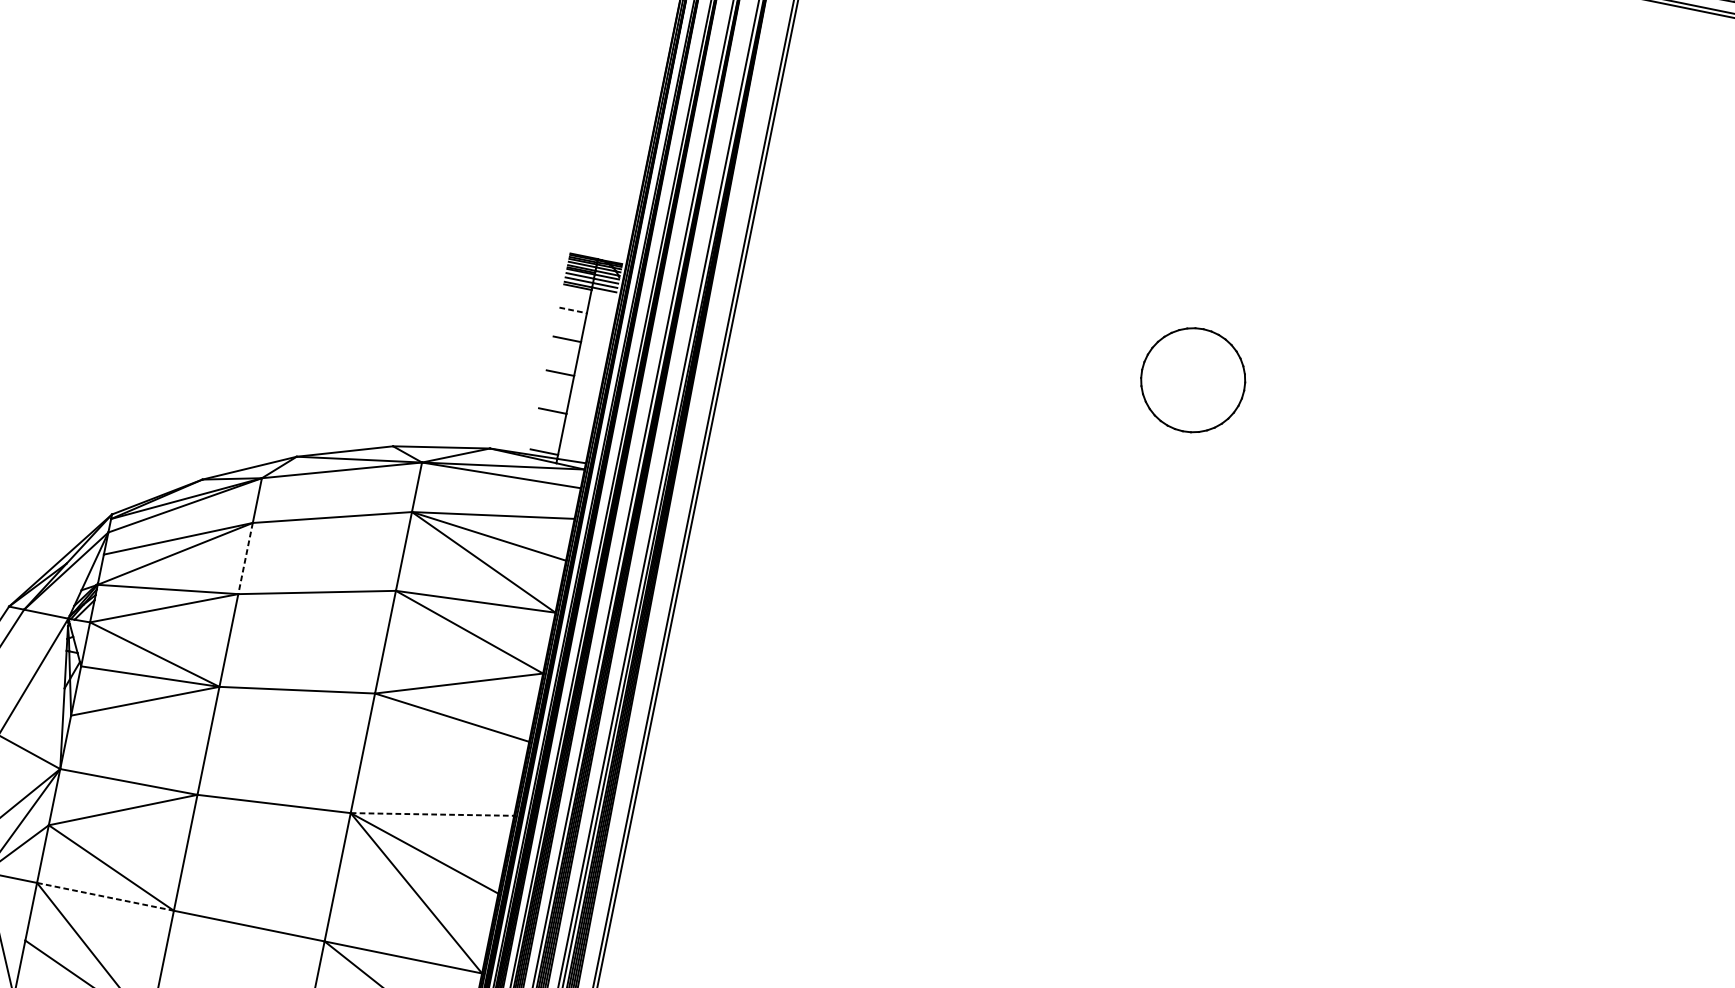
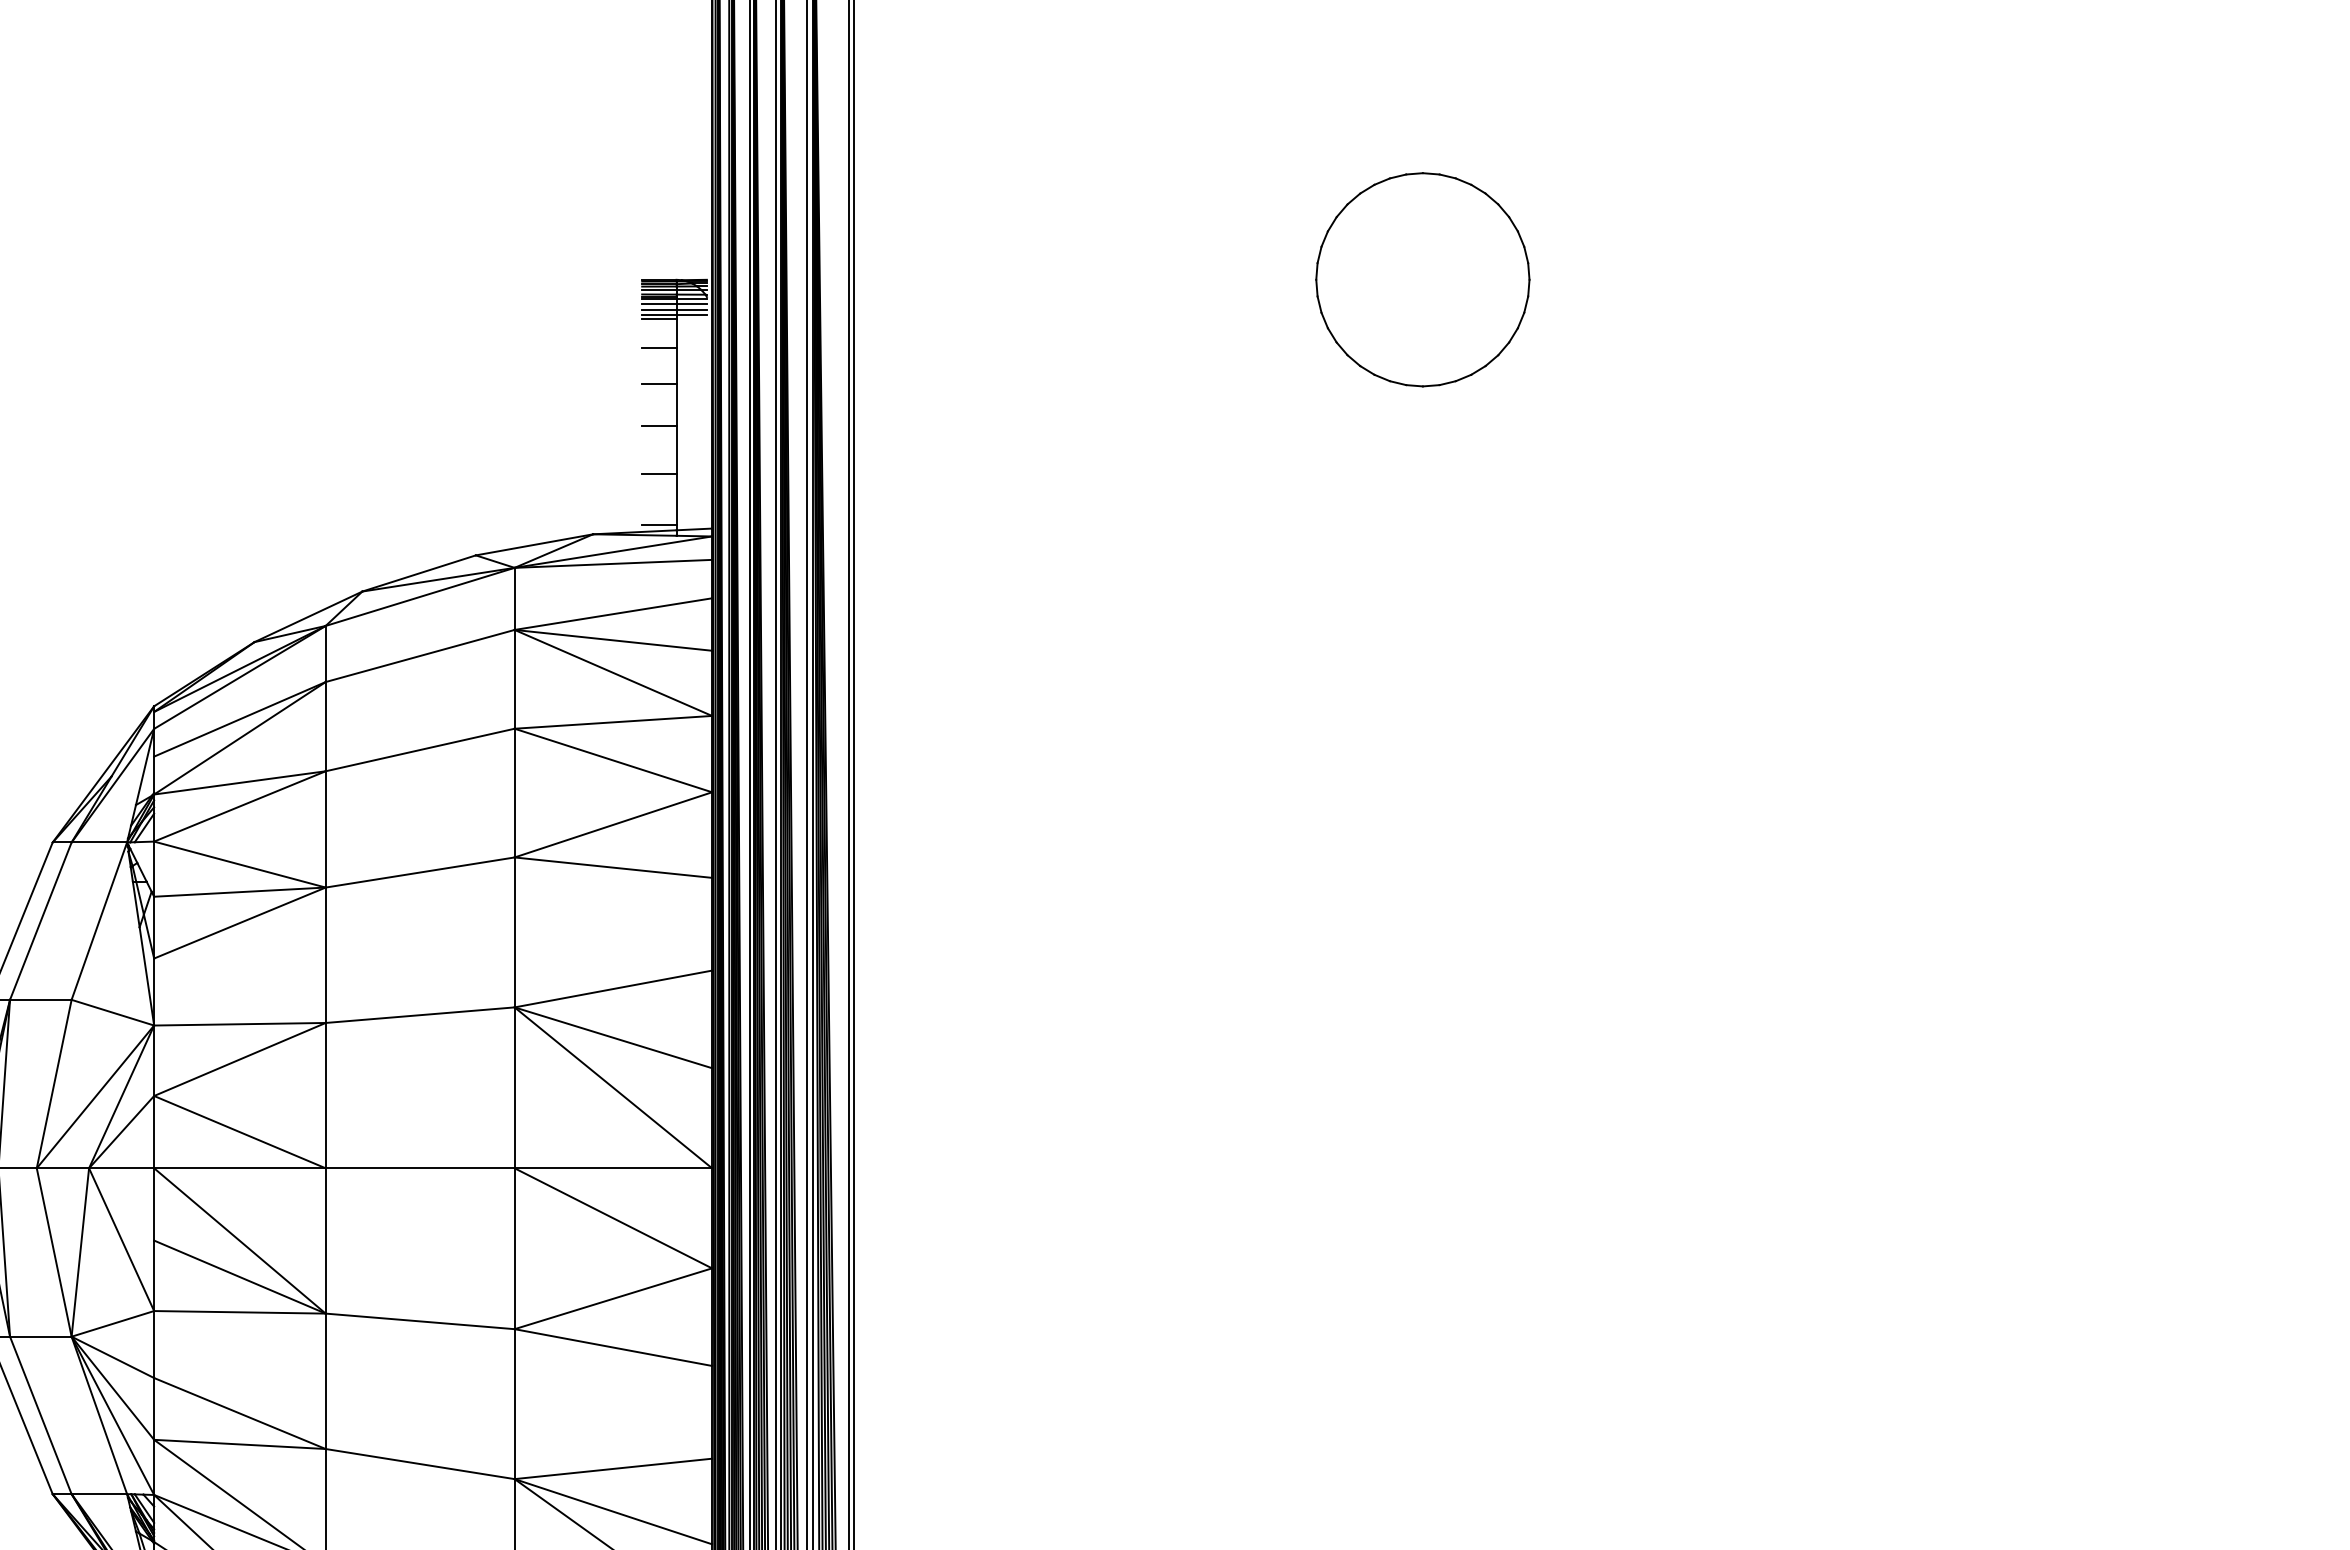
line: (573, 310) -> (659, 347), dashed -> solid
part: (1192, 379) -> (1422, 279), size x1.67
line: (245, 558) -> (325, 726), dashed -> solid
line: (432, 814) -> (613, 988), dashed -> solid
line: (105, 896) -> (239, 1168), dashed -> solid

